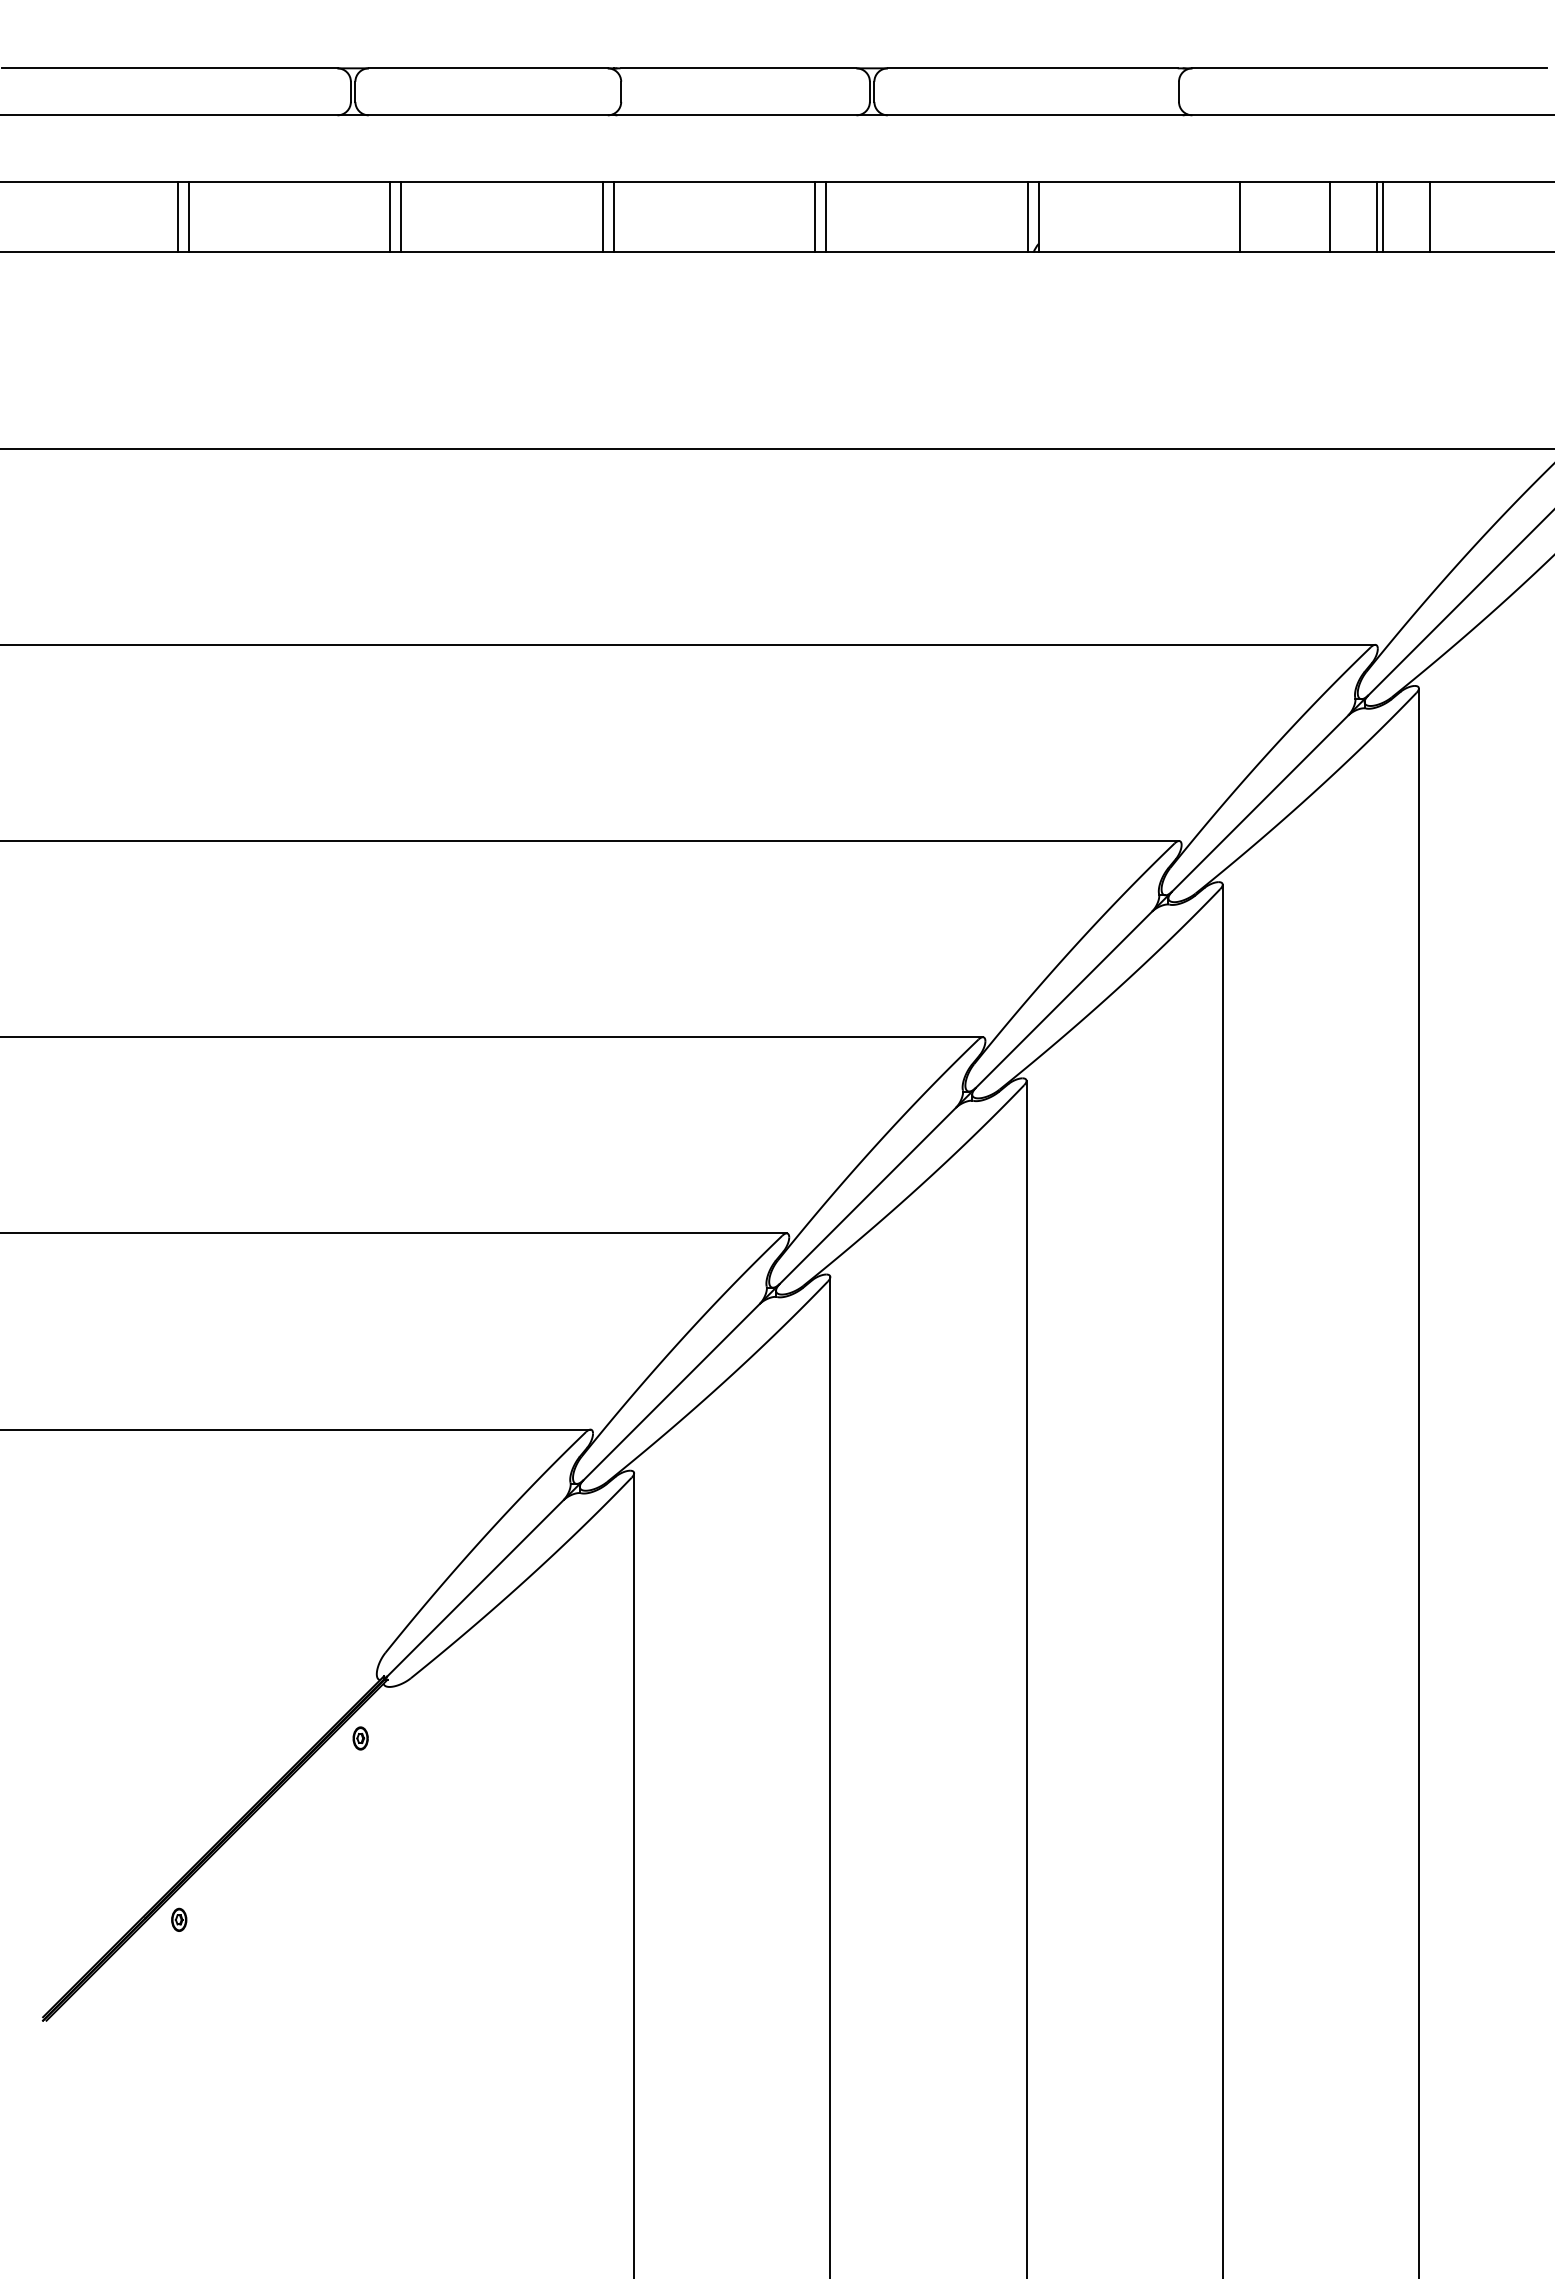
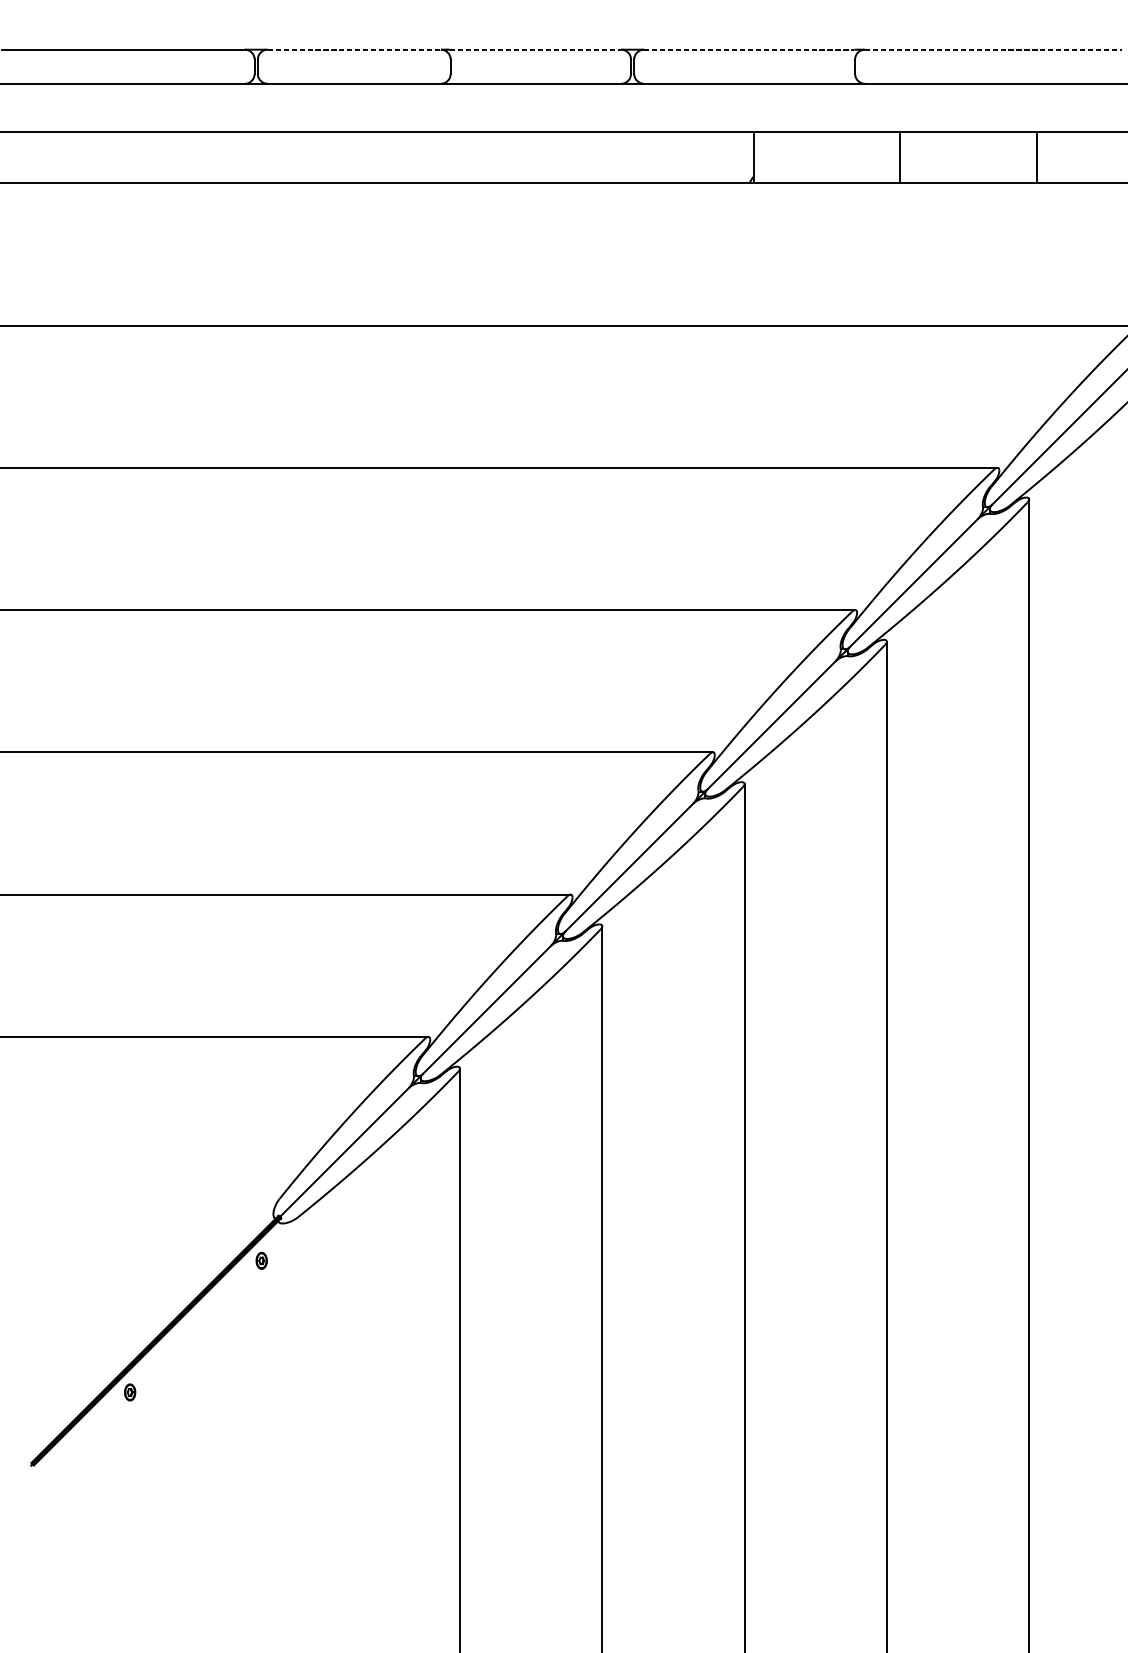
line: (488, 68) -> (354, 49), solid -> dashed
line: (738, 68) -> (535, 49), solid -> dashed
line: (1032, 68) -> (748, 49), solid -> dashed
line: (1370, 68) -> (994, 49), solid -> dashed
line: (177, 217) -> (128, 157), removed
line: (188, 217) -> (136, 157), removed
line: (390, 217) -> (283, 157), removed
line: (401, 217) -> (291, 157), removed
line: (602, 217) -> (437, 157), removed
line: (613, 217) -> (445, 157), removed
line: (815, 217) -> (591, 157), removed
line: (826, 217) -> (599, 157), removed
line: (1027, 217) -> (745, 157), removed
line: (1329, 217) -> (964, 157), removed
line: (1376, 217) -> (998, 157), removed
line: (1383, 217) -> (1003, 157), removed

